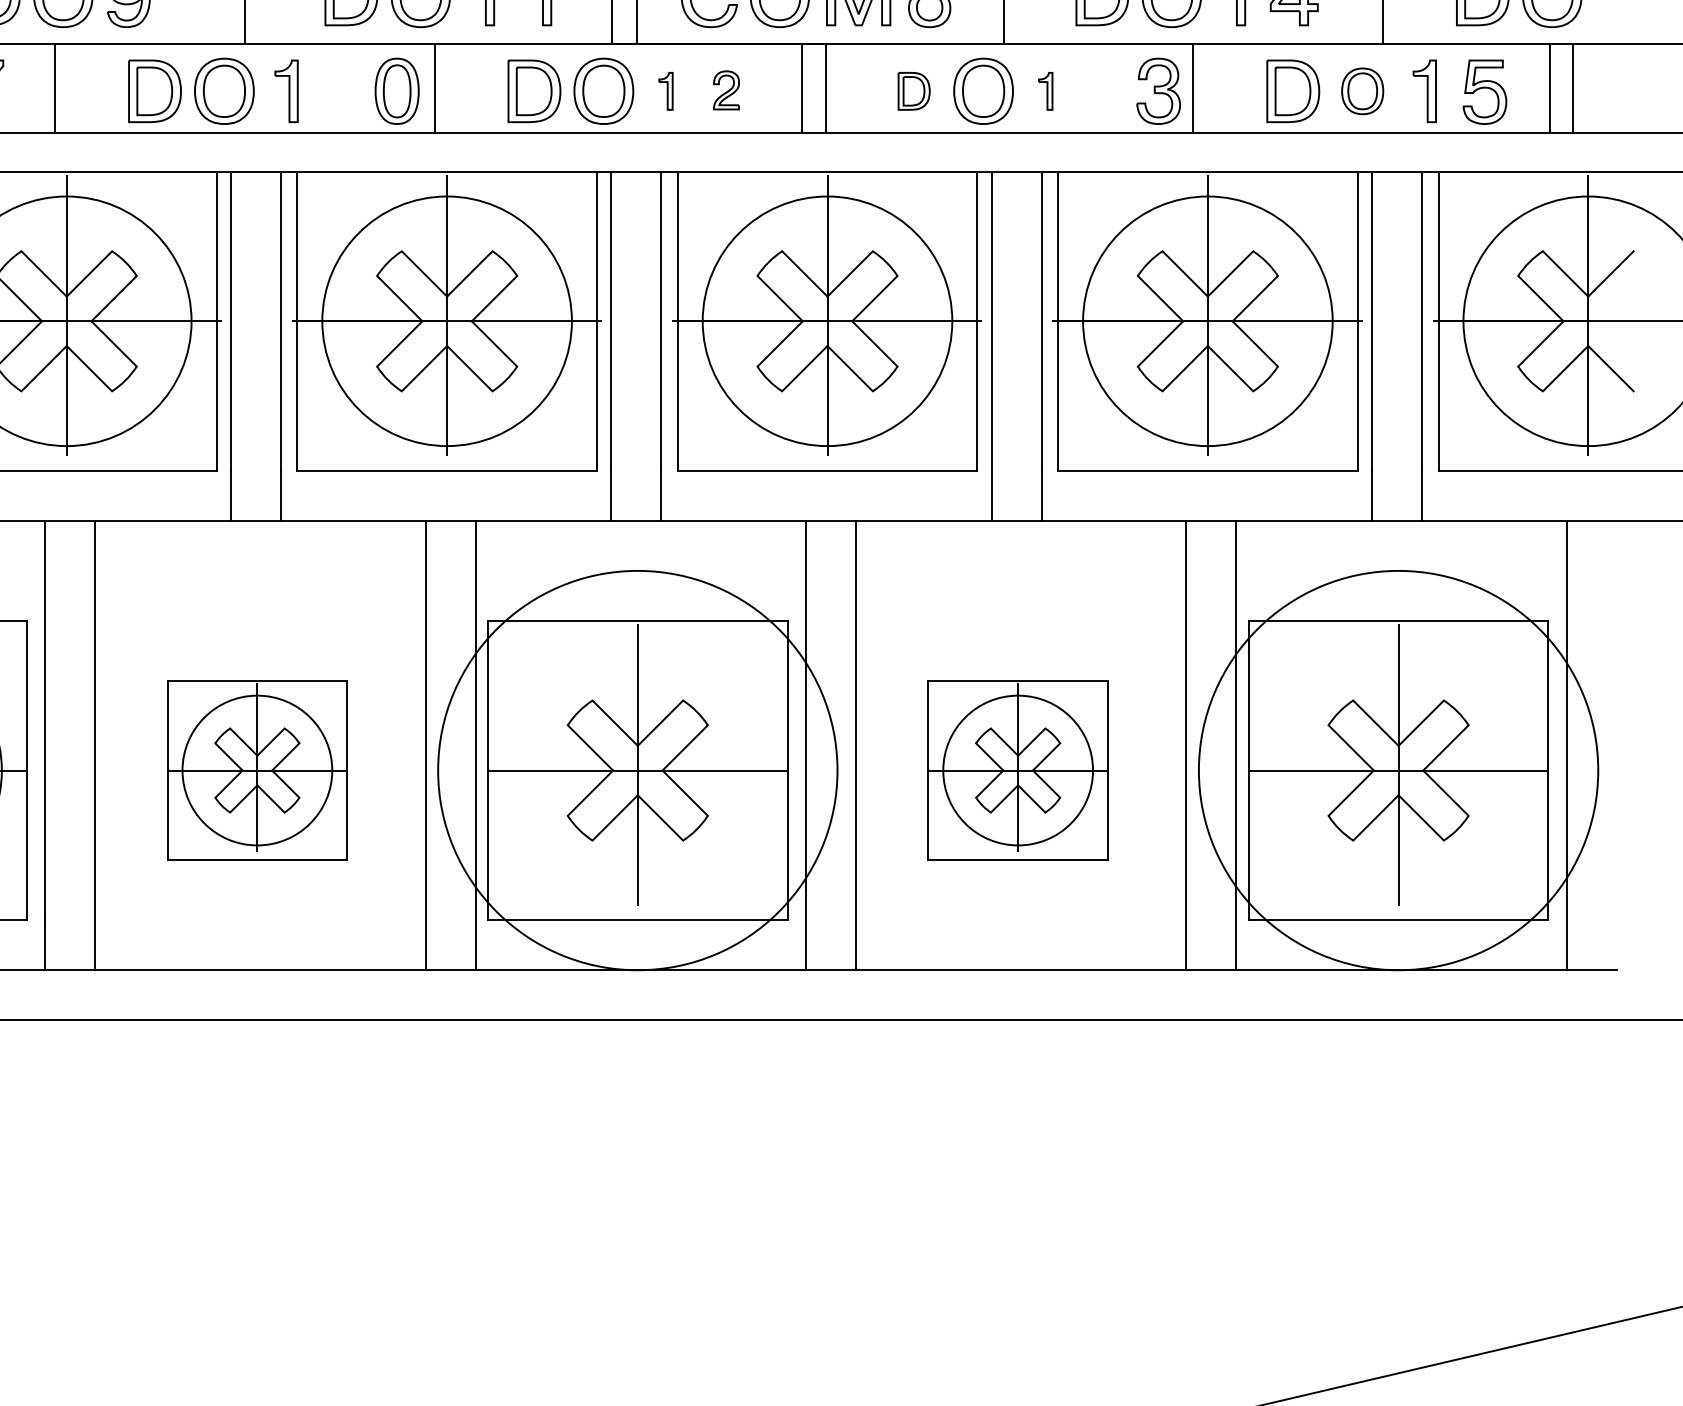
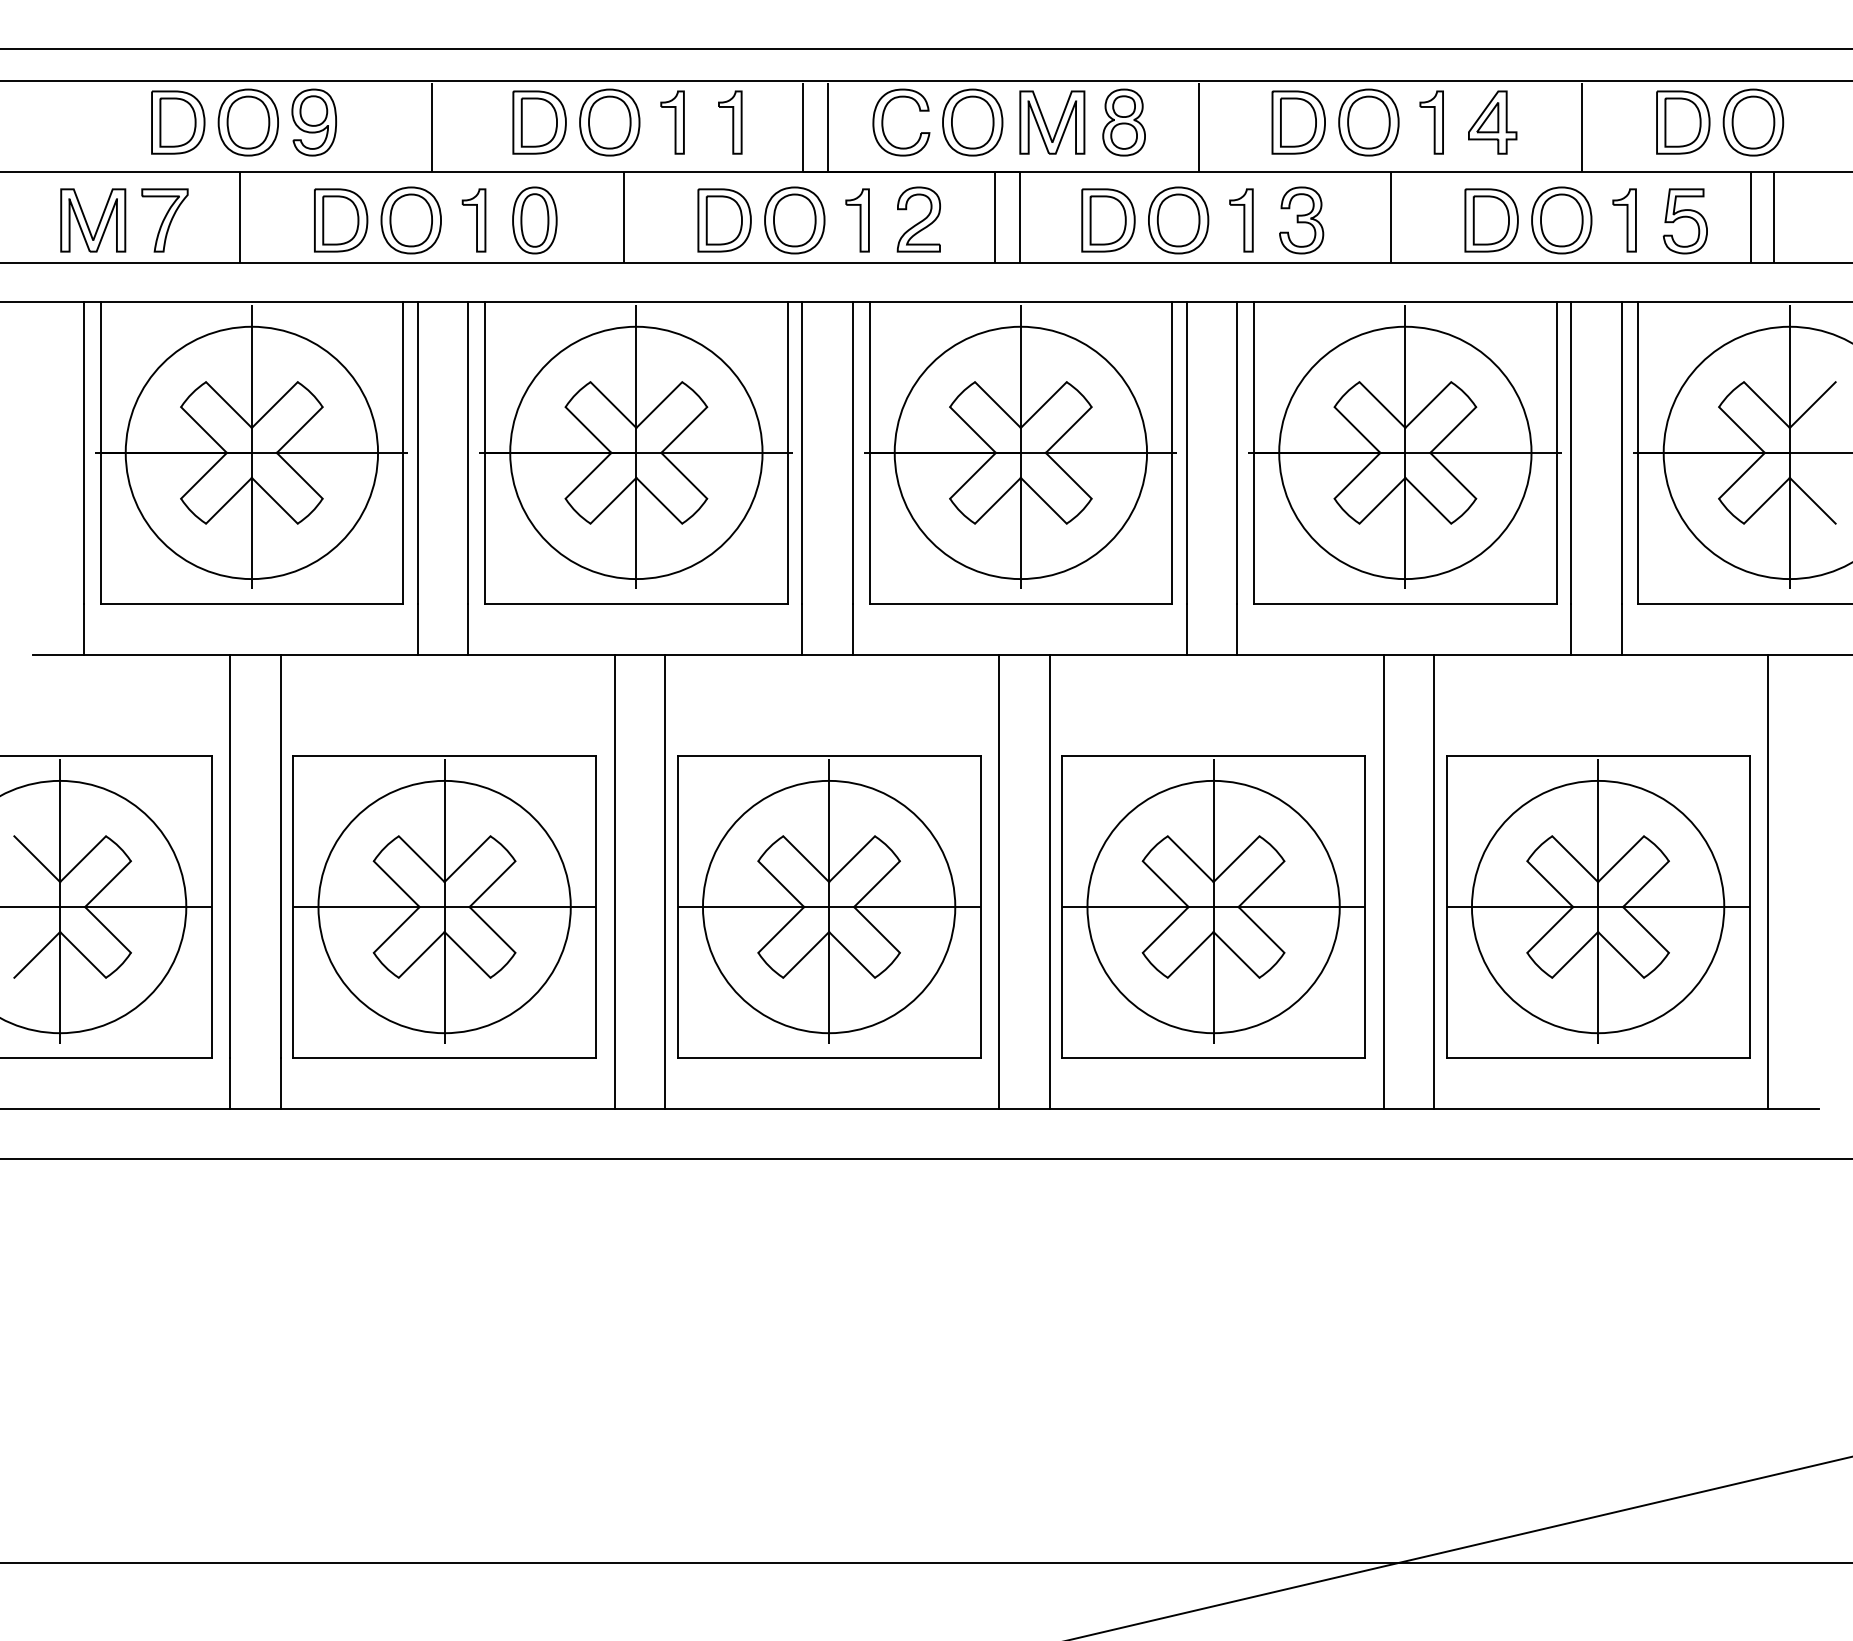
part: (726, 90) -> (918, 219), size x1.67
part: (396, 91) -> (534, 220), moved
part: (665, 91) -> (857, 220), size x1.67
part: (914, 91) -> (1108, 220), size x1.67
part: (1045, 91) -> (1241, 220), size x1.67
part: (1158, 91) -> (1301, 220), moved
part: (1362, 91) -> (1561, 220), size x1.43
part: (257, 770) -> (444, 906), size x1.67
circle: (637, 770) -> (828, 906), size x0.62
part: (1018, 770) -> (1213, 906), size x1.67
circle: (1397, 770) -> (1597, 906), size x0.62

